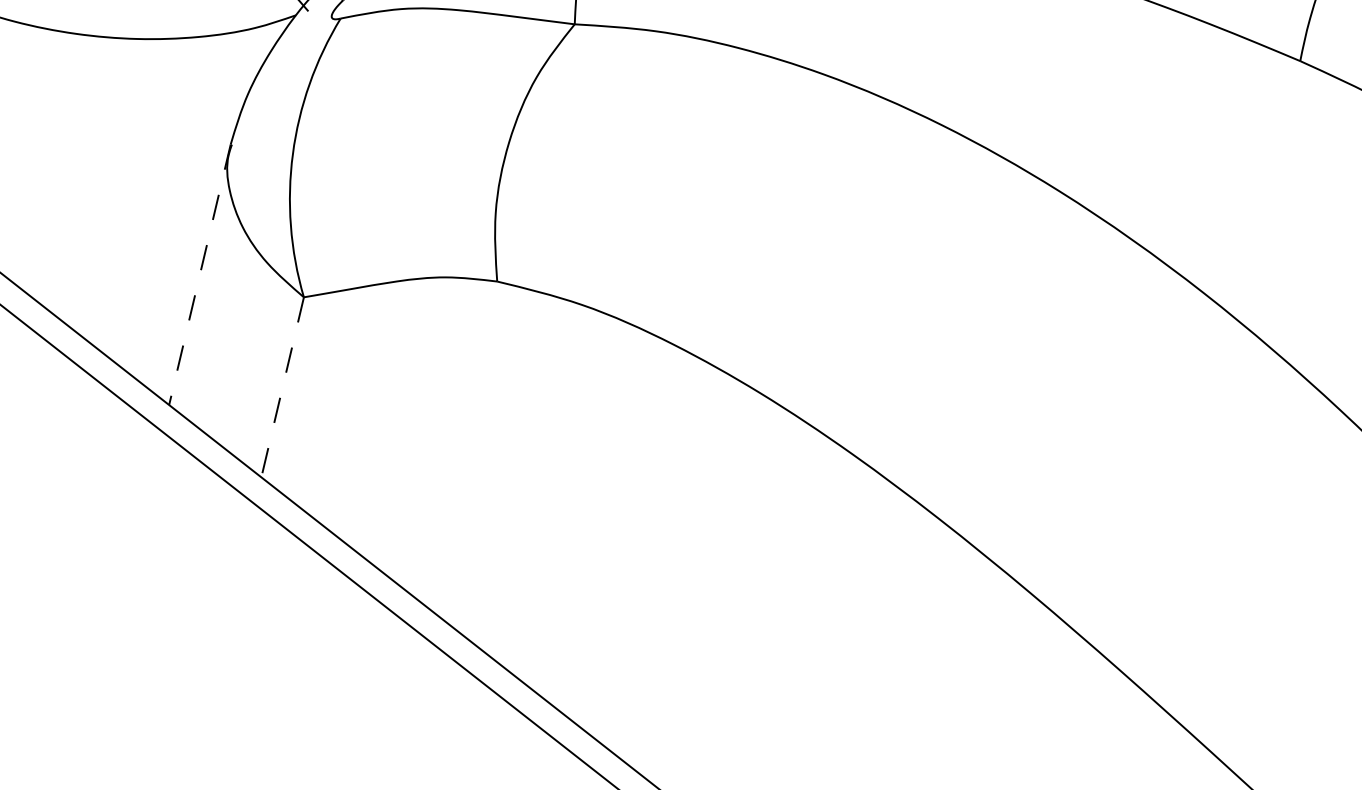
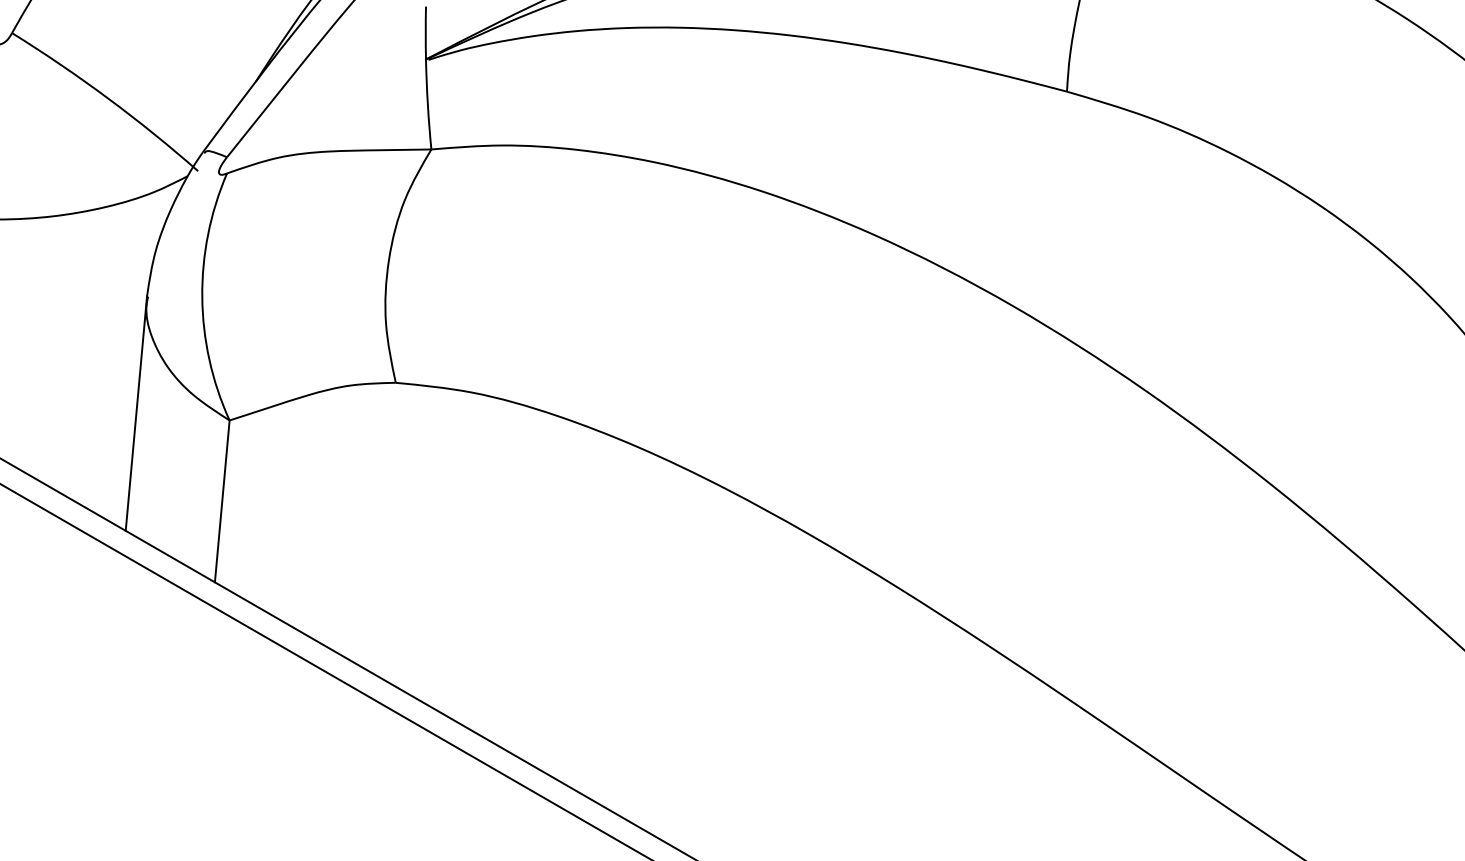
line: (200, 274) -> (136, 413), dashed -> solid
line: (282, 387) -> (222, 501), dashed -> solid

